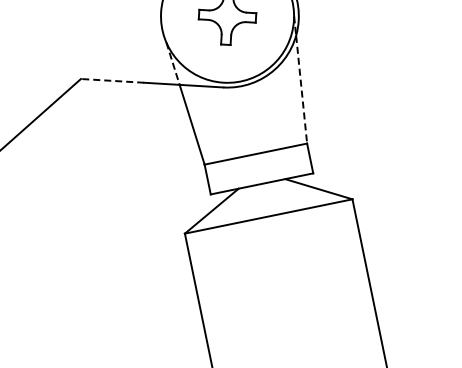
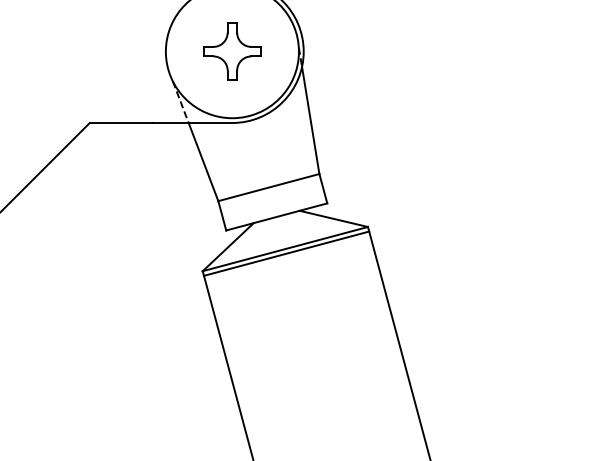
line: (112, 80) -> (121, 122), dashed -> solid
line: (301, 90) -> (310, 121), dashed -> solid
line: (269, 220) -> (286, 253), added

